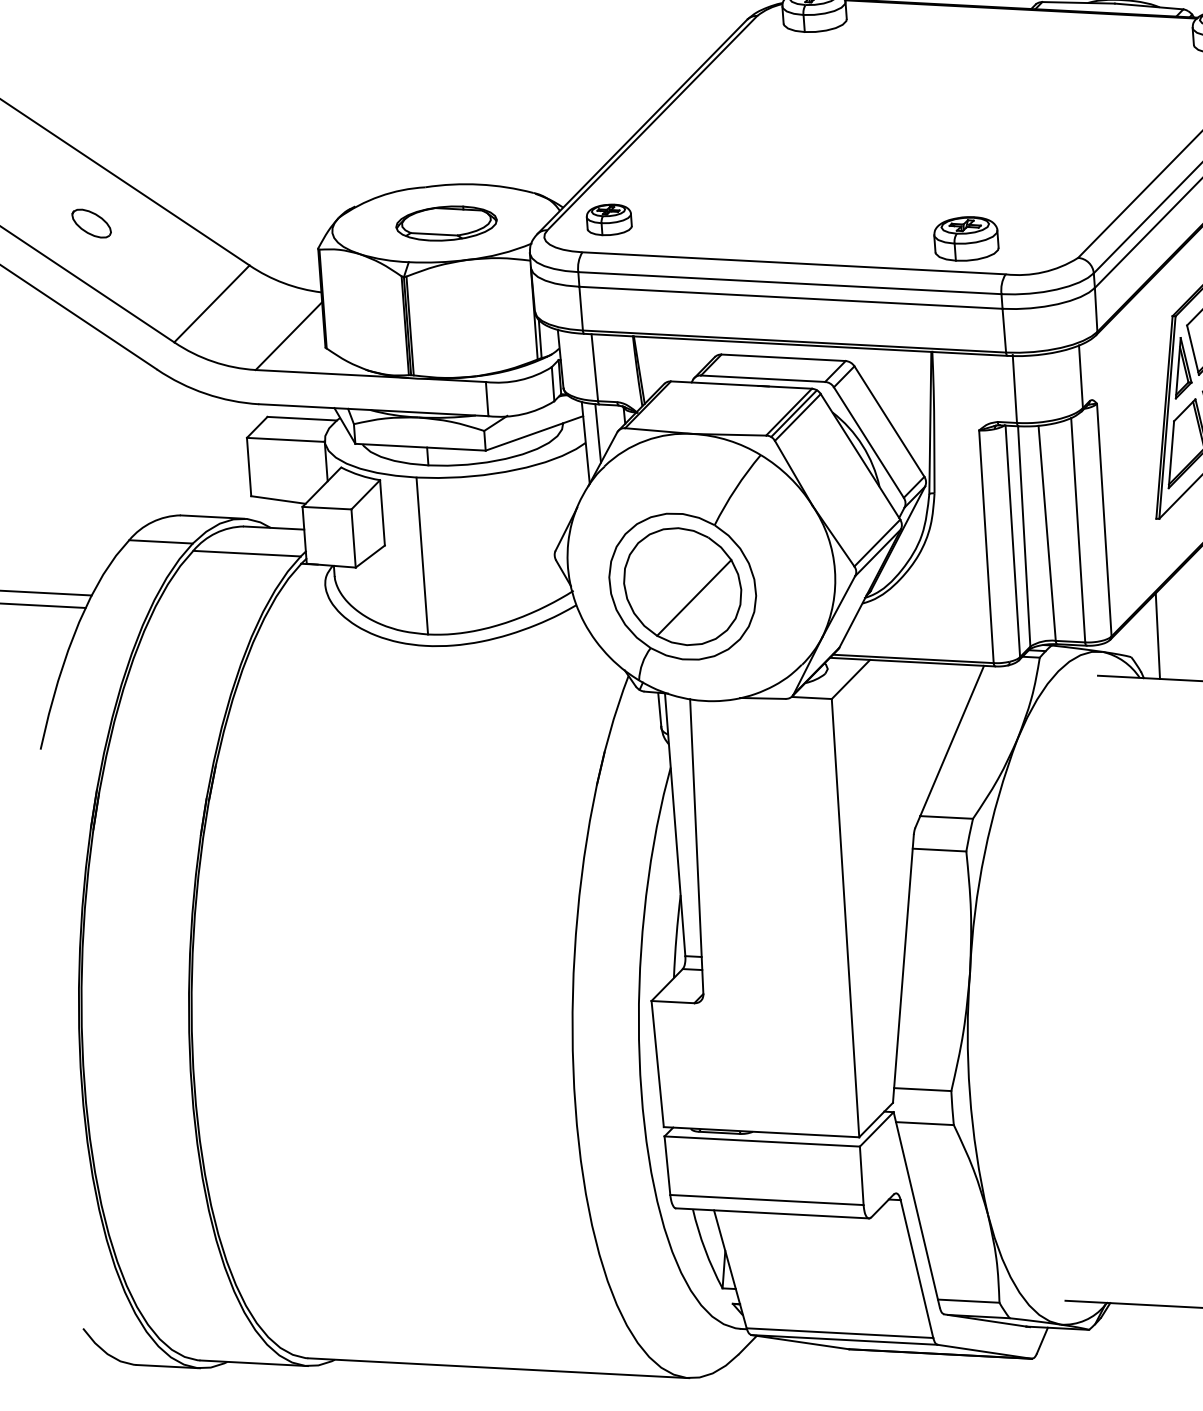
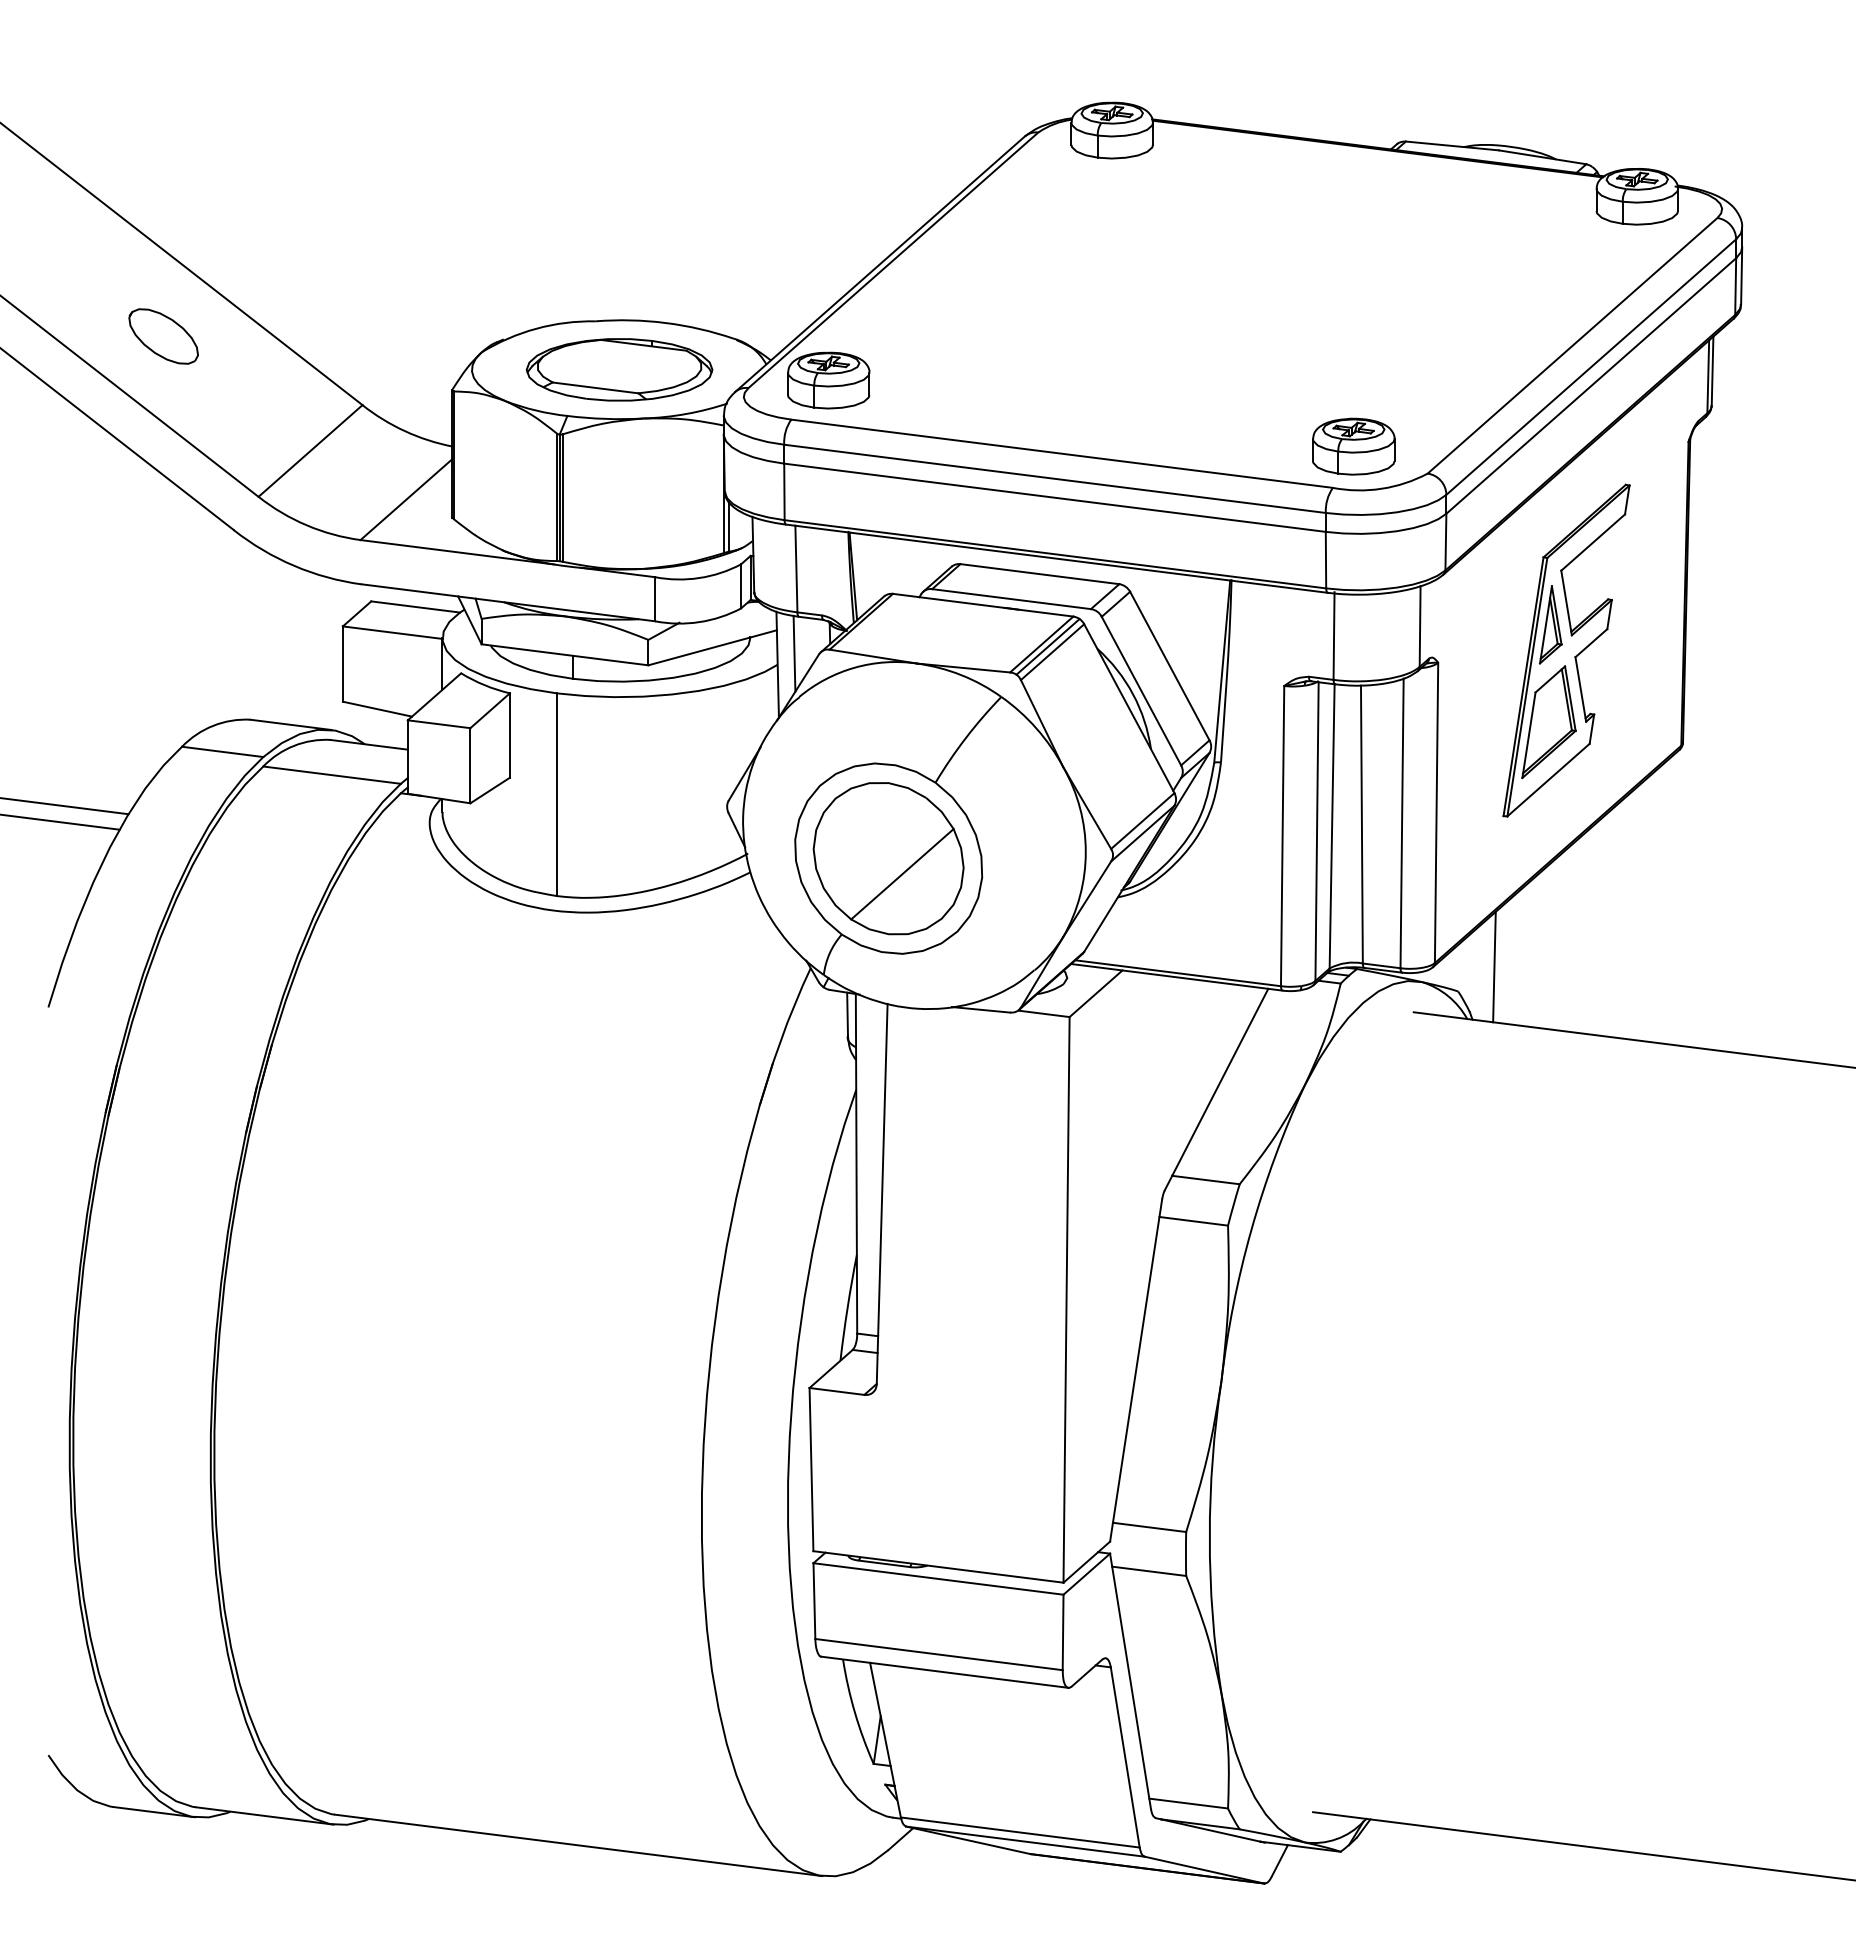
part: (608, 219) -> (828, 380), size x1.43
part: (91, 223) -> (163, 336), size x1.43
part: (446, 223) -> (619, 369), size x1.43
part: (966, 238) -> (1353, 446), moved

